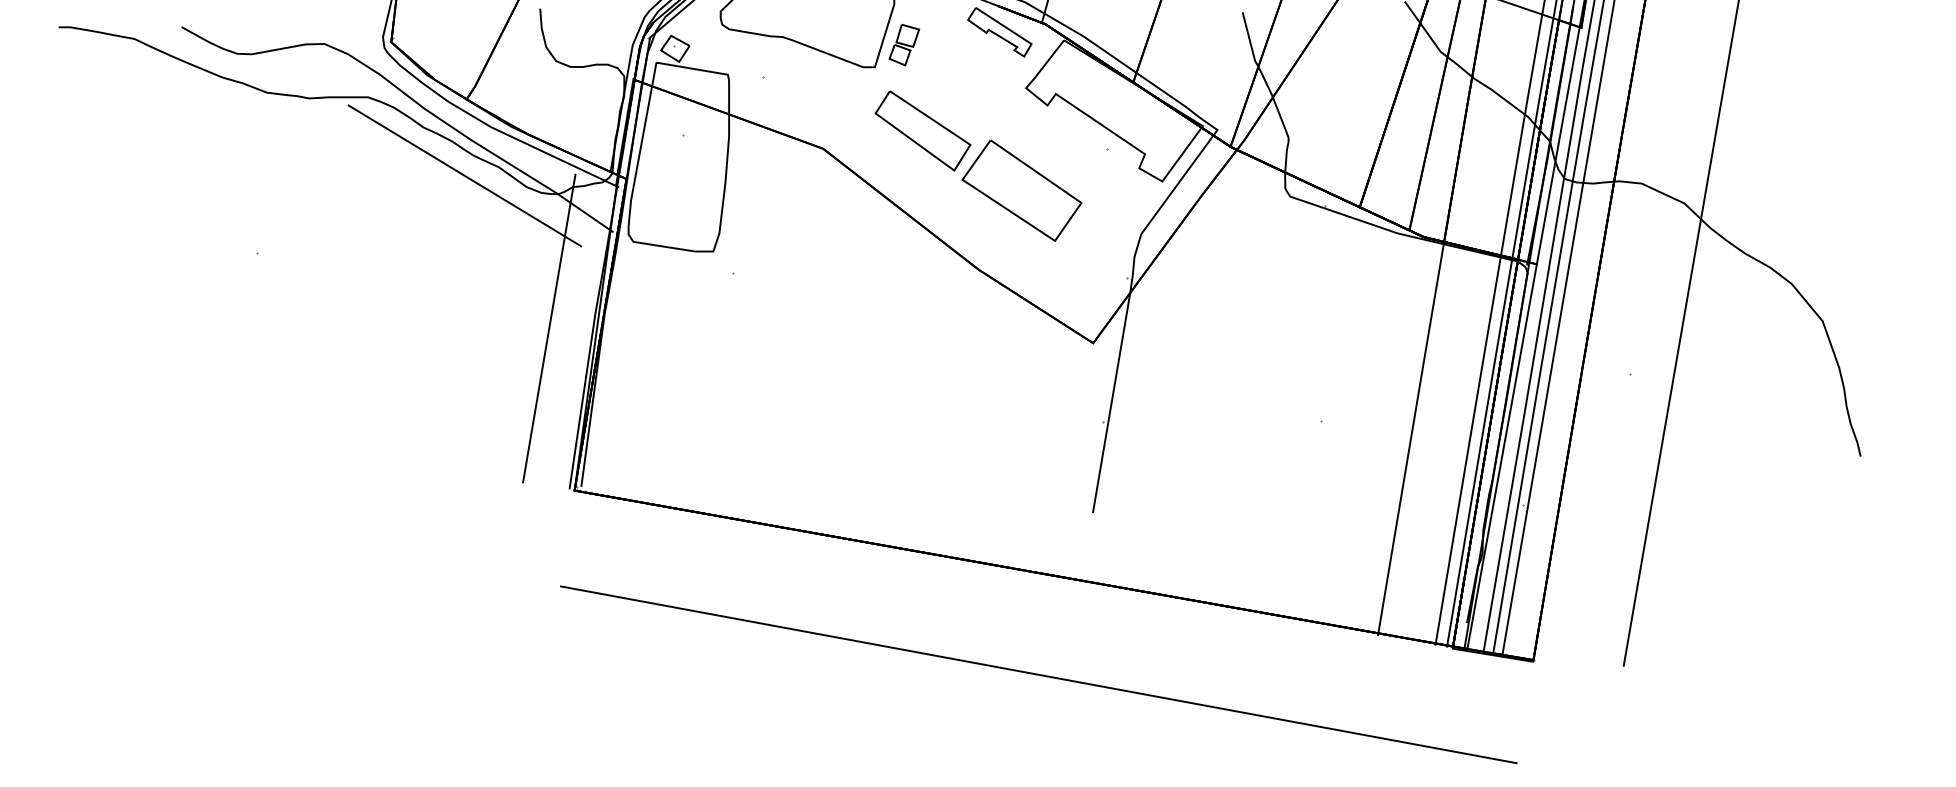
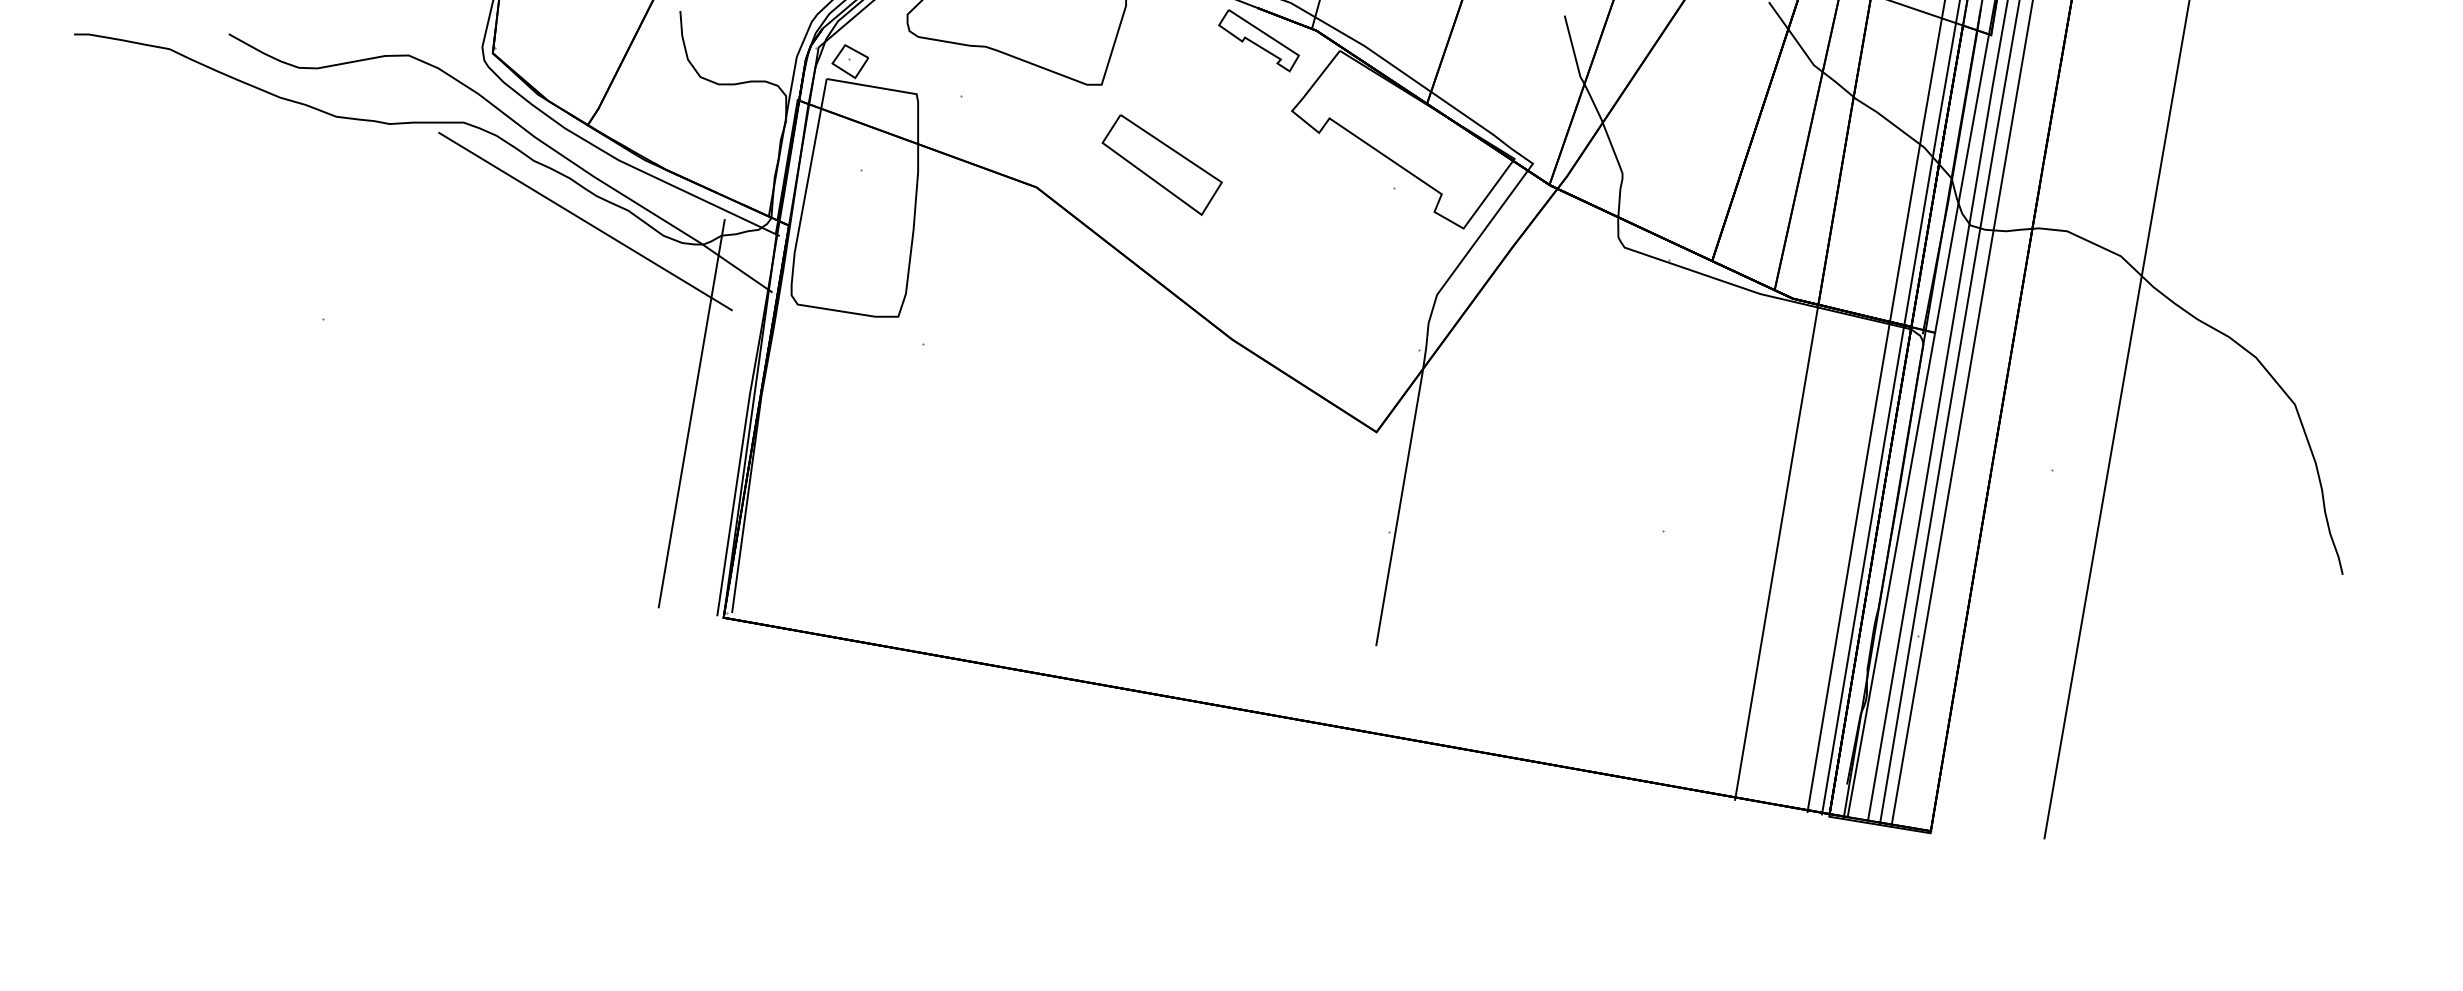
part: (904, 45) -> (1138, 57), removed
part: (1021, 190) -> (1286, 239), removed
line: (1038, 674) -> (1307, 849), removed

